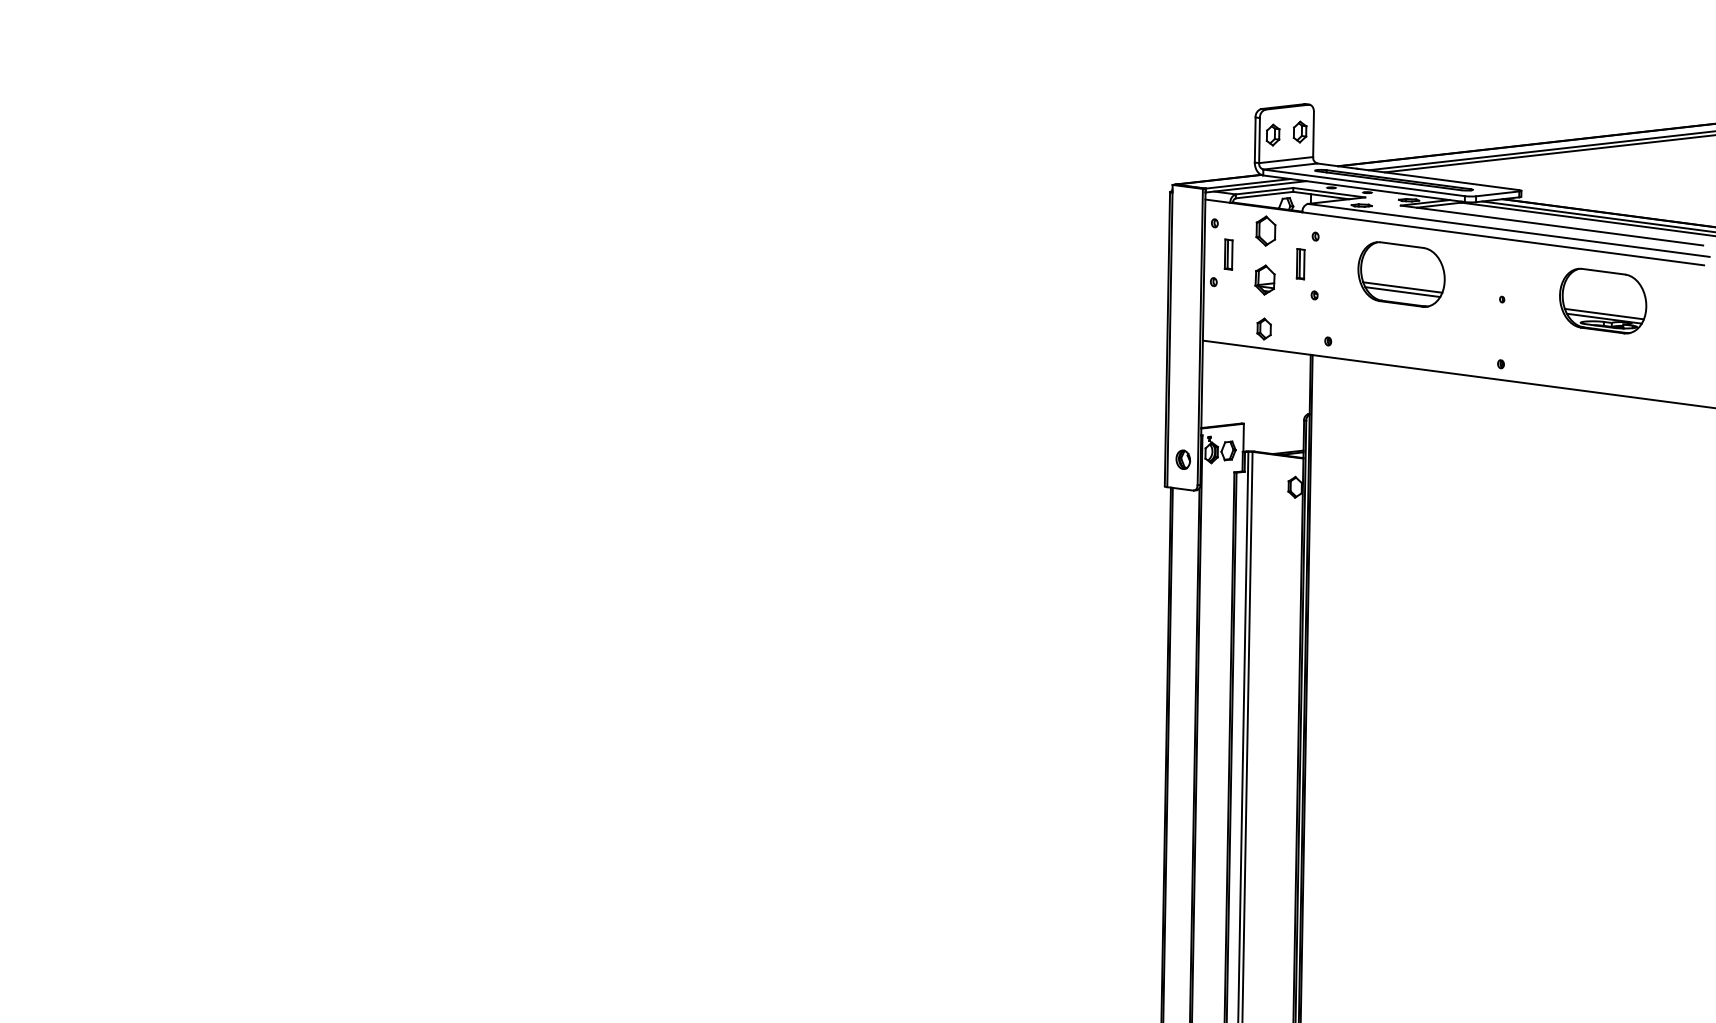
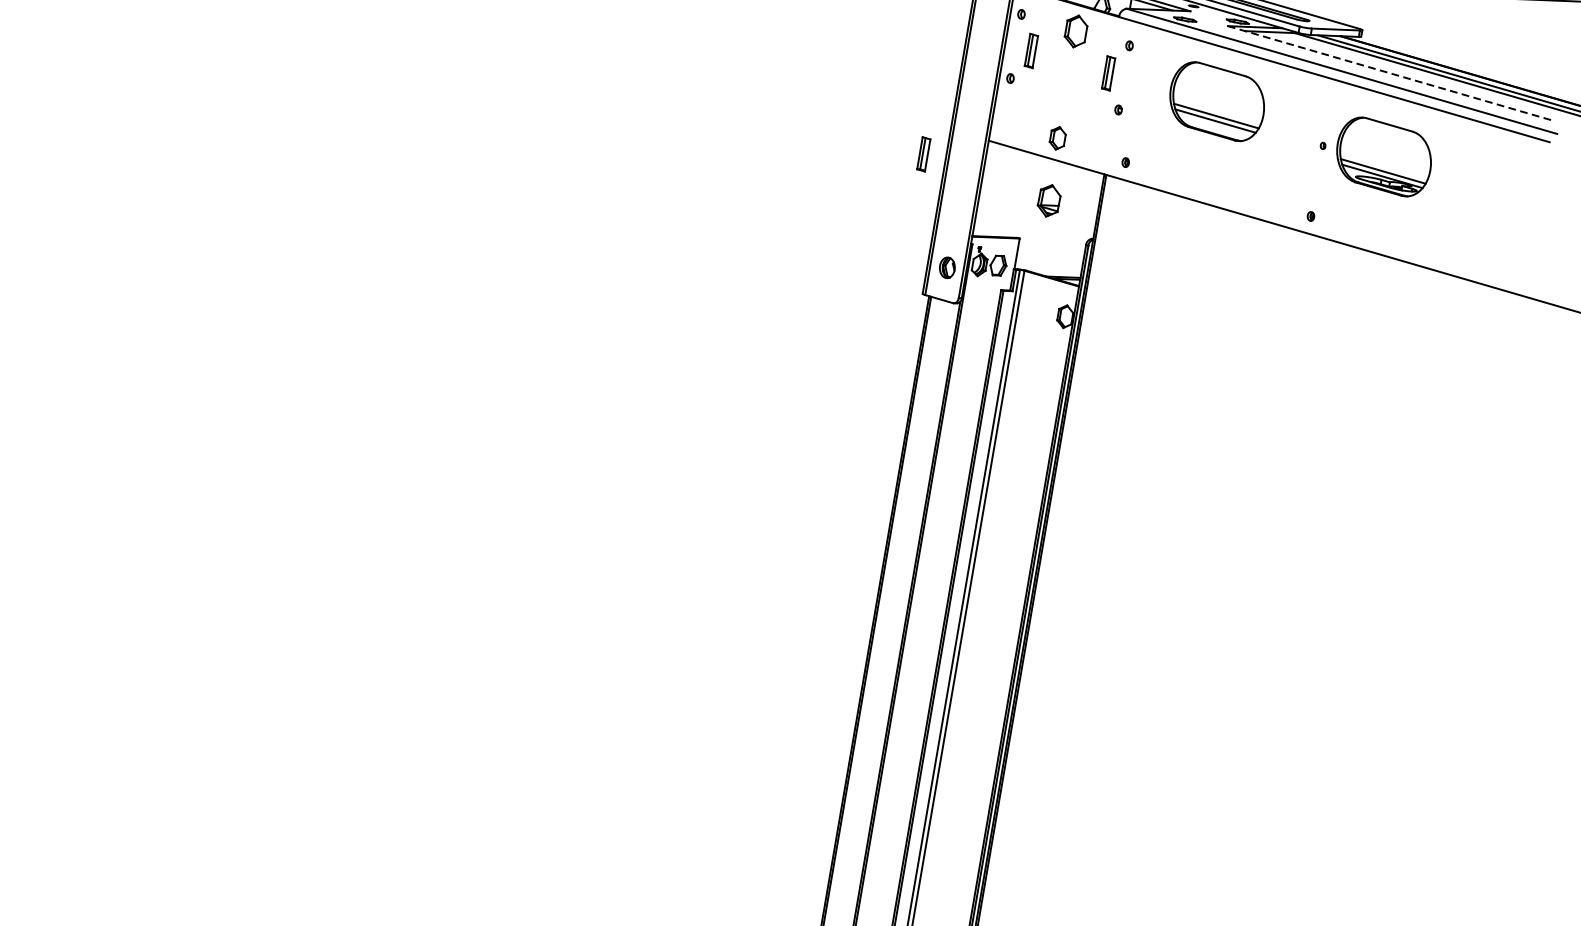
line: (1551, 225) -> (1389, 73), solid -> dashed
part: (1264, 279) -> (1048, 200), moved
part: (1603, 300) -> (1384, 156), moved
part: (1146, 361) -> (923, 154), added

